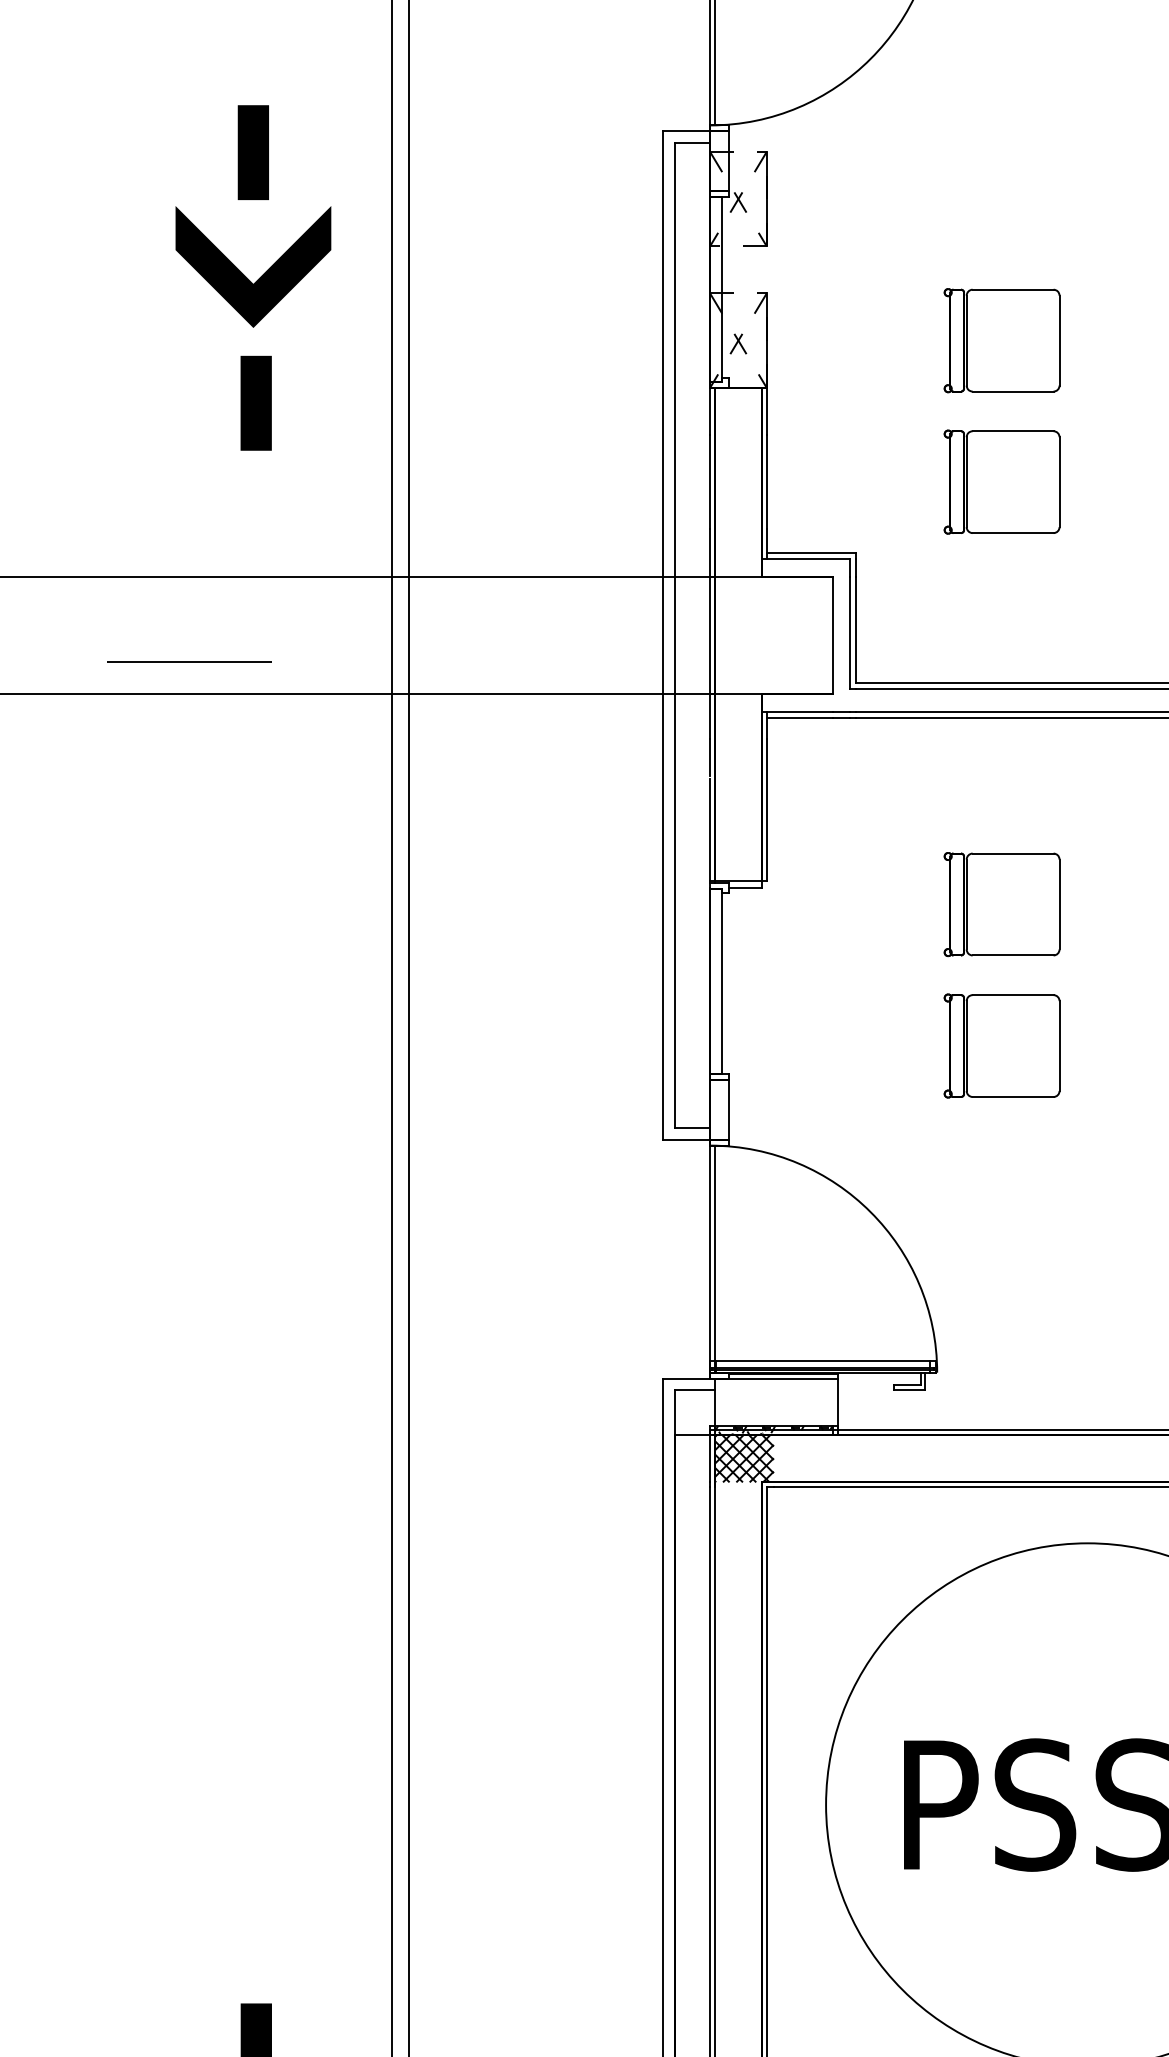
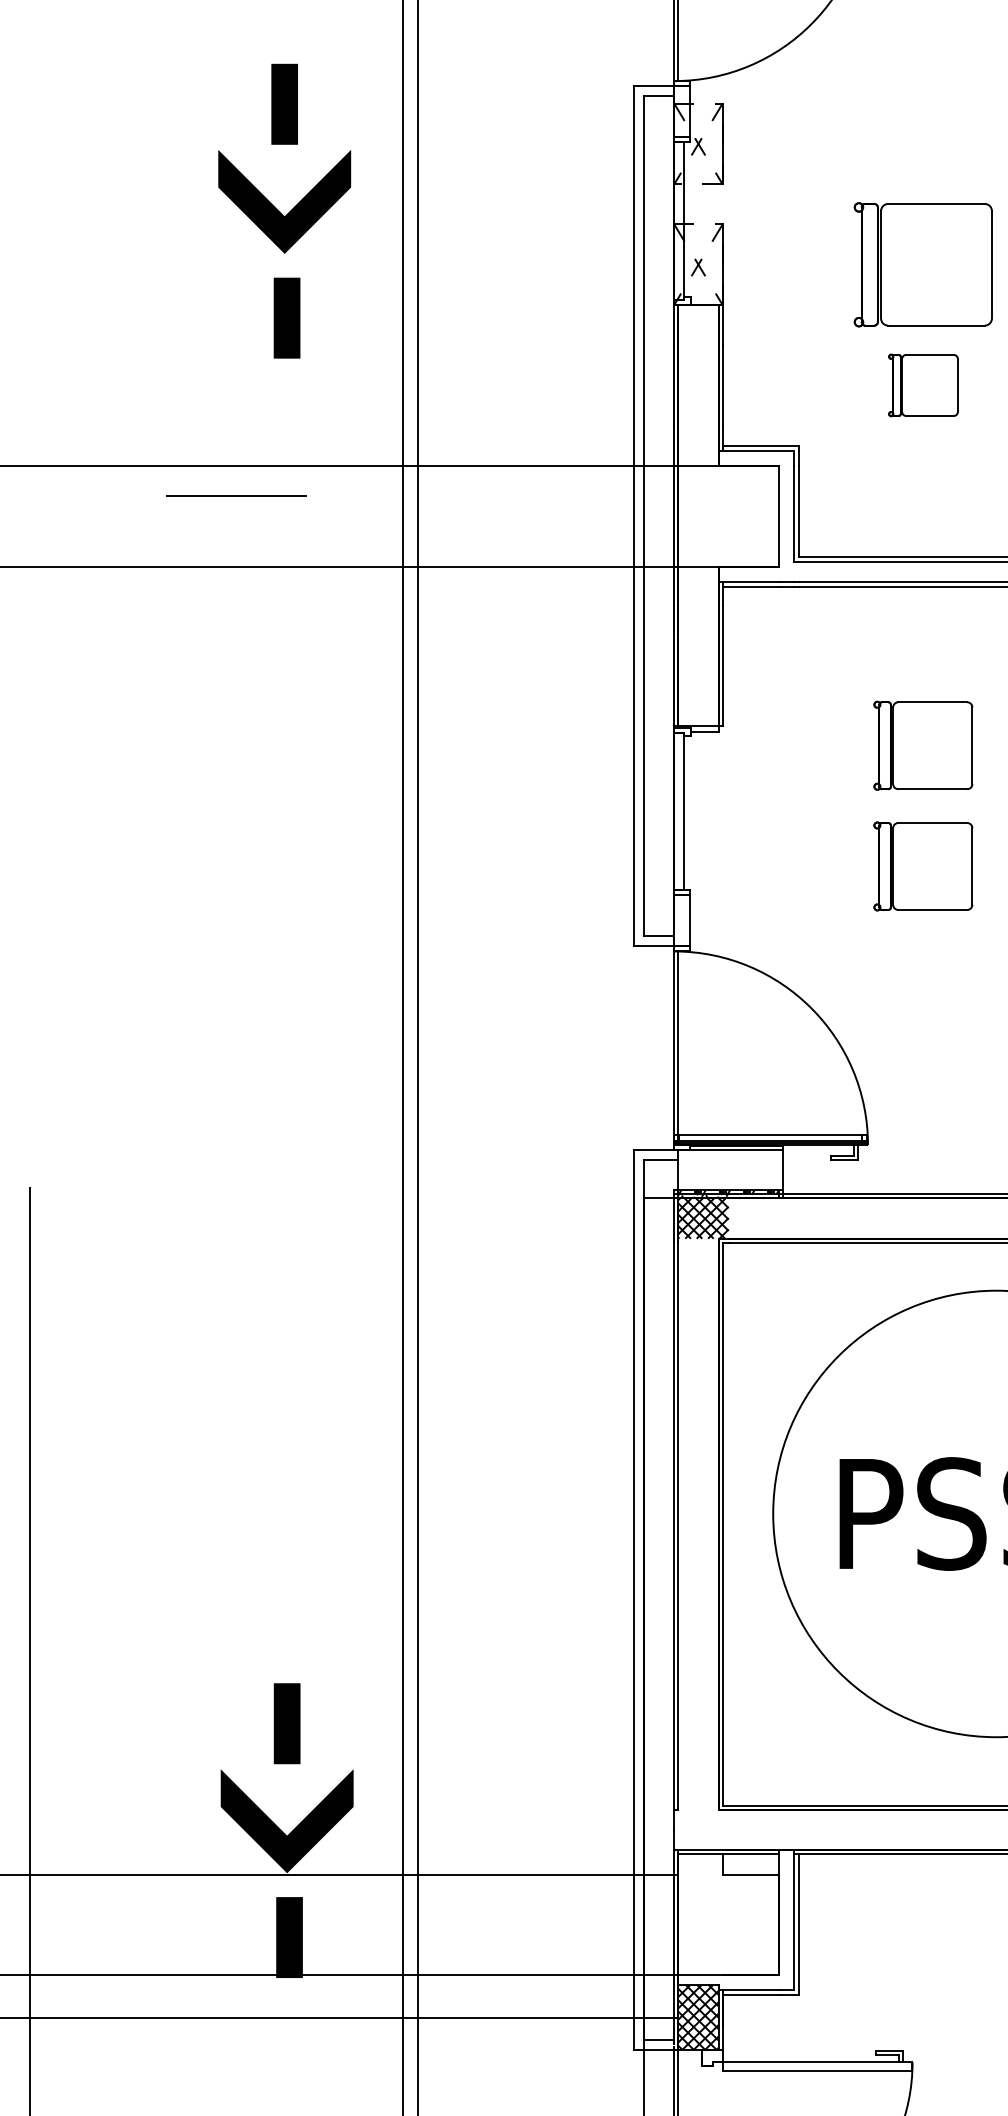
part: (1002, 340) -> (923, 264), size x1.4
part: (1002, 482) -> (923, 385), size x0.7
line: (189, 661) -> (236, 495), moved

